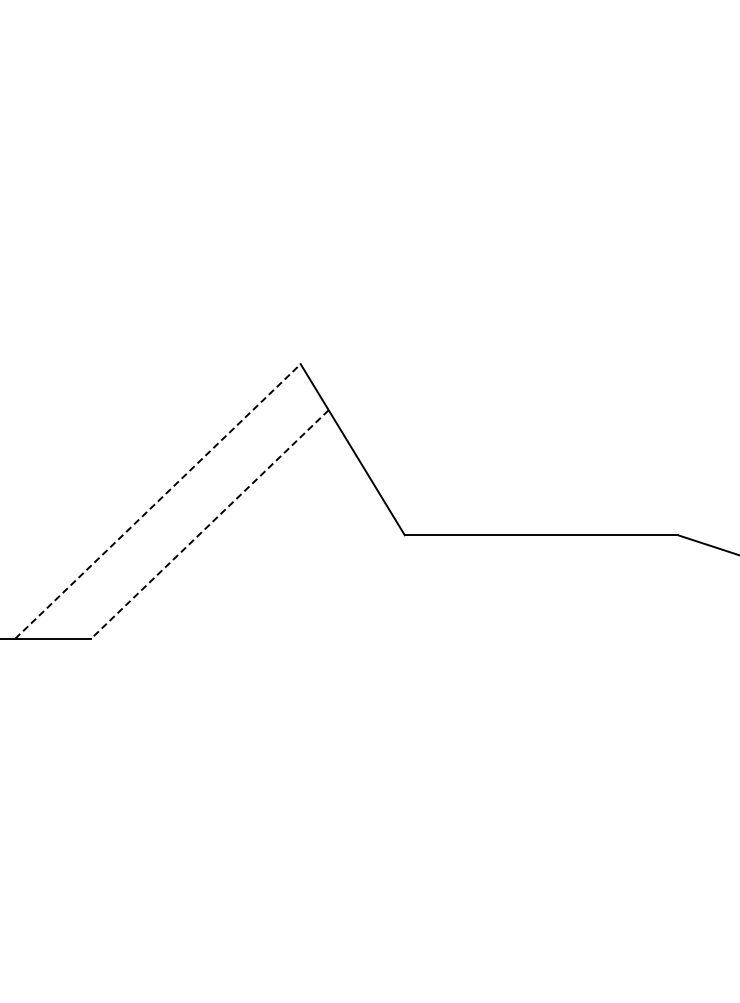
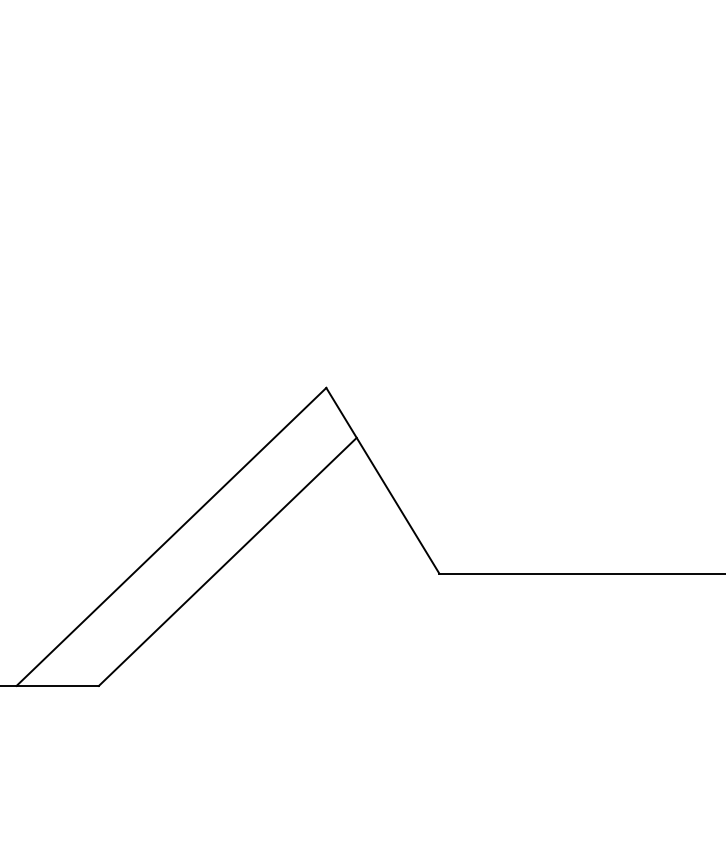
line: (158, 501) -> (172, 536), dashed -> solid
line: (209, 524) -> (227, 561), dashed -> solid

